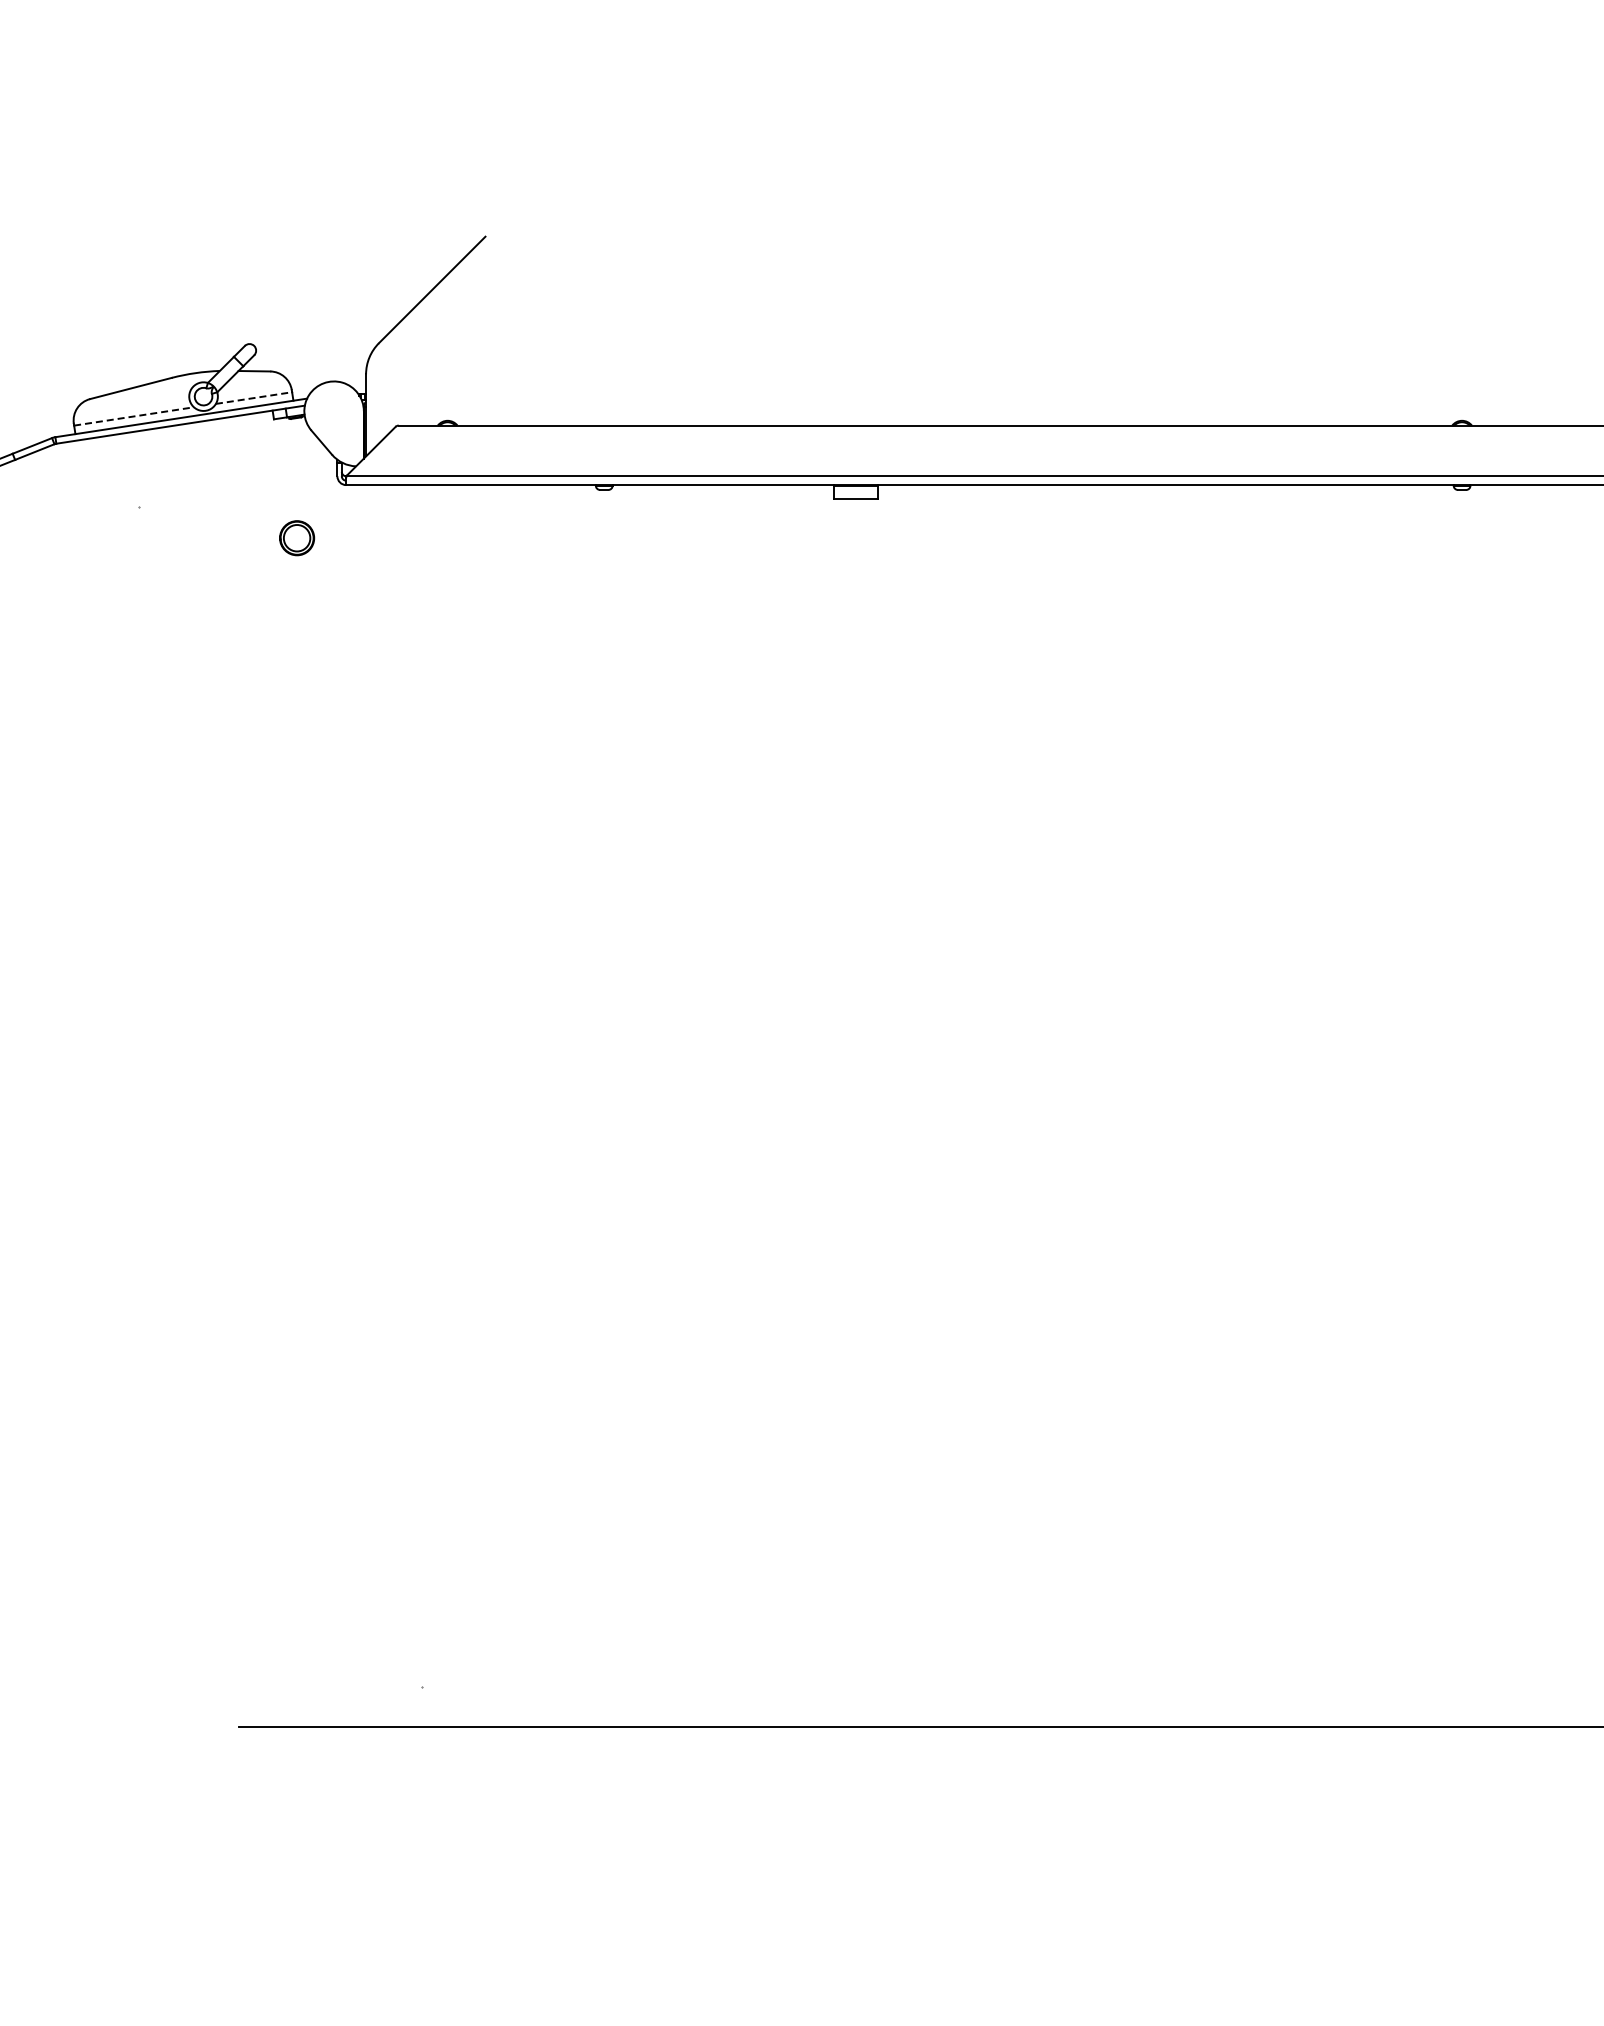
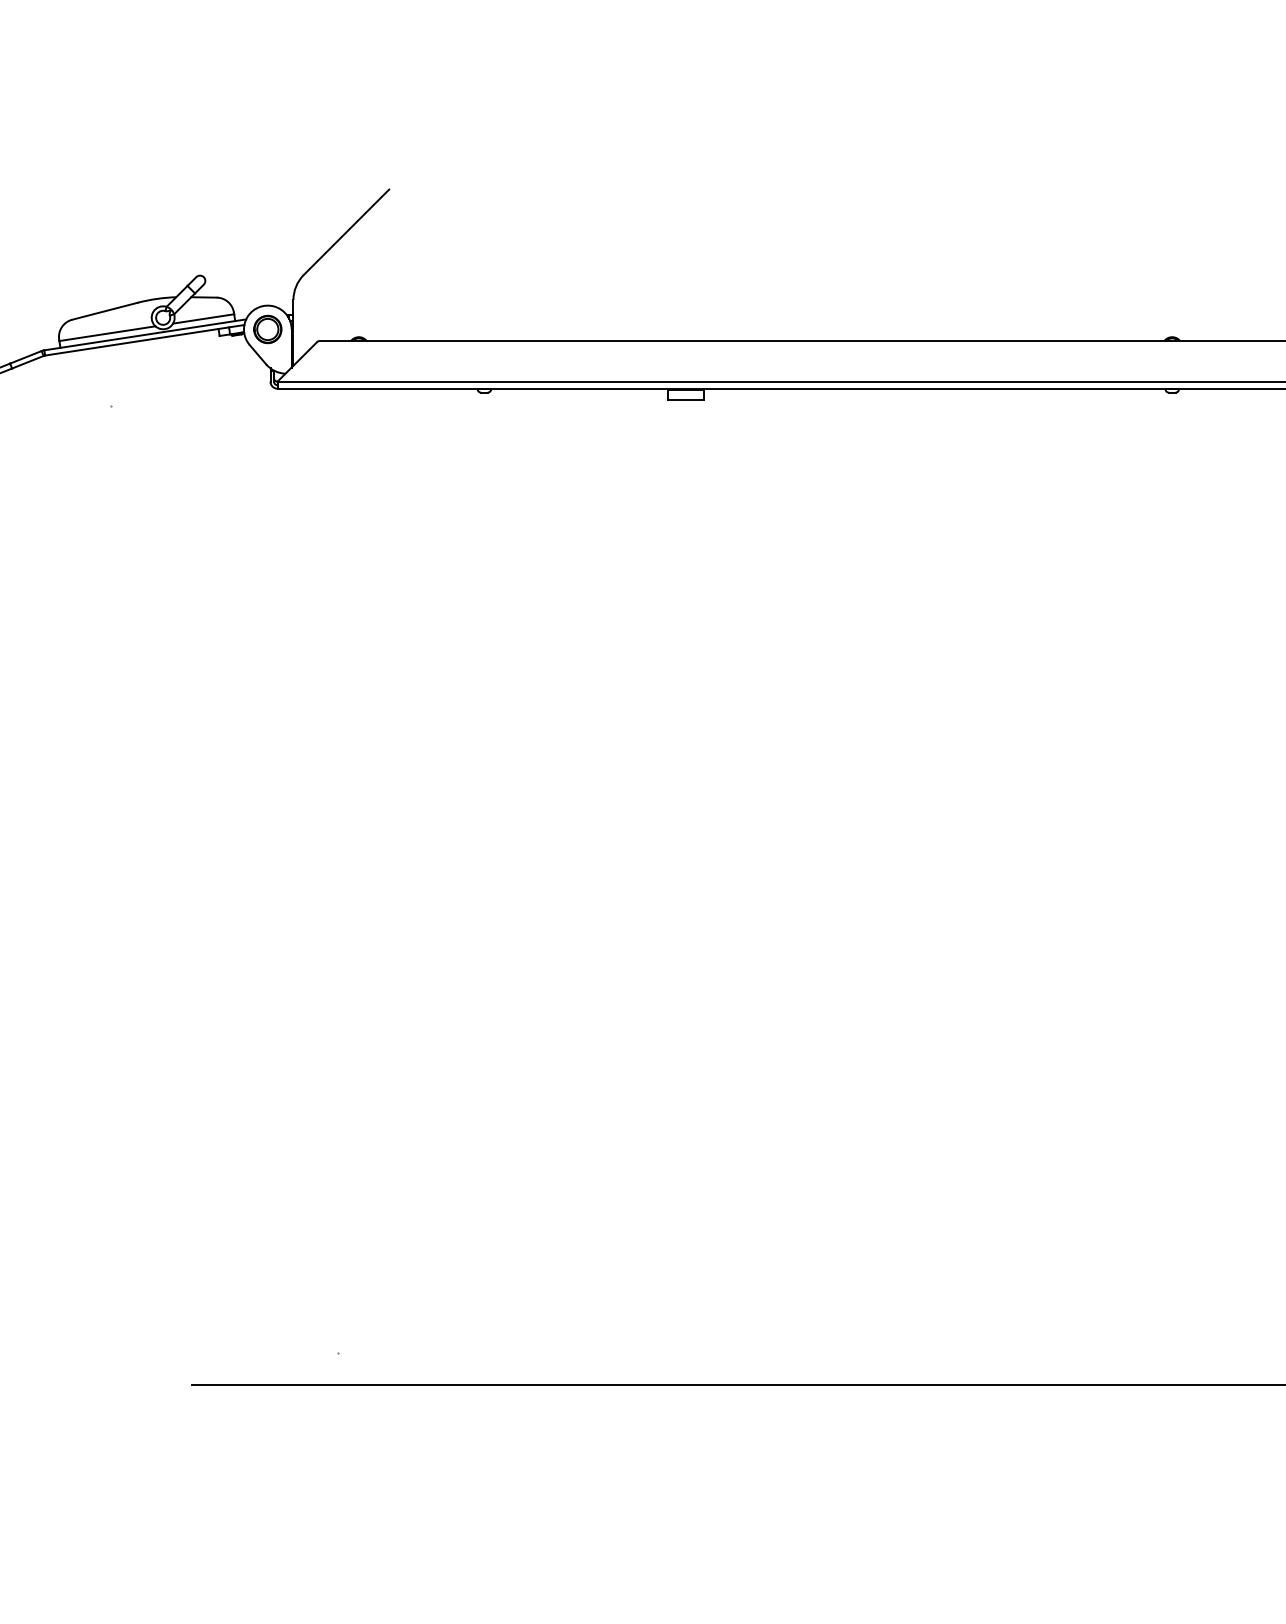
line: (254, 398) -> (204, 319), dashed -> solid
line: (134, 416) -> (107, 333), dashed -> solid
part: (297, 538) -> (268, 329), moved

